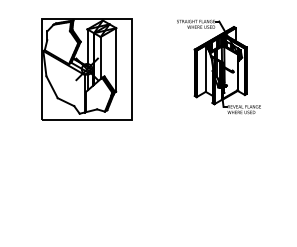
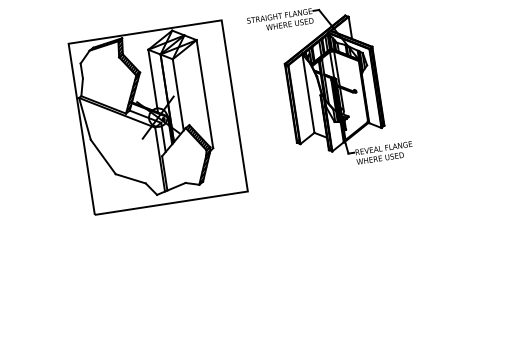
part: (86, 69) -> (157, 118), moved

